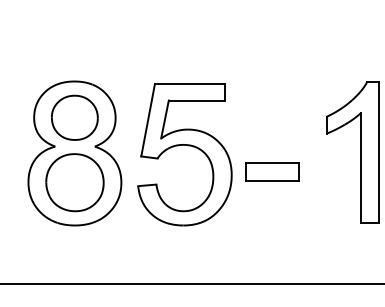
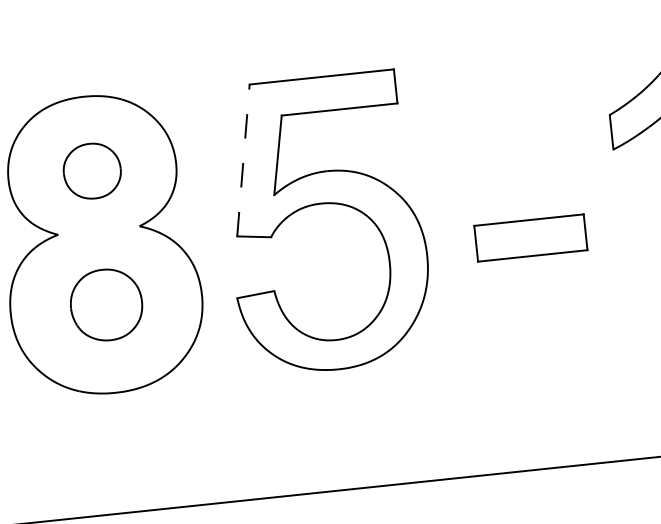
part: (74, 117) -> (91, 170), size x0.6
line: (148, 120) -> (244, 160), solid -> dashed
part: (272, 171) -> (530, 236), moved
part: (74, 182) -> (105, 304), size x0.6

